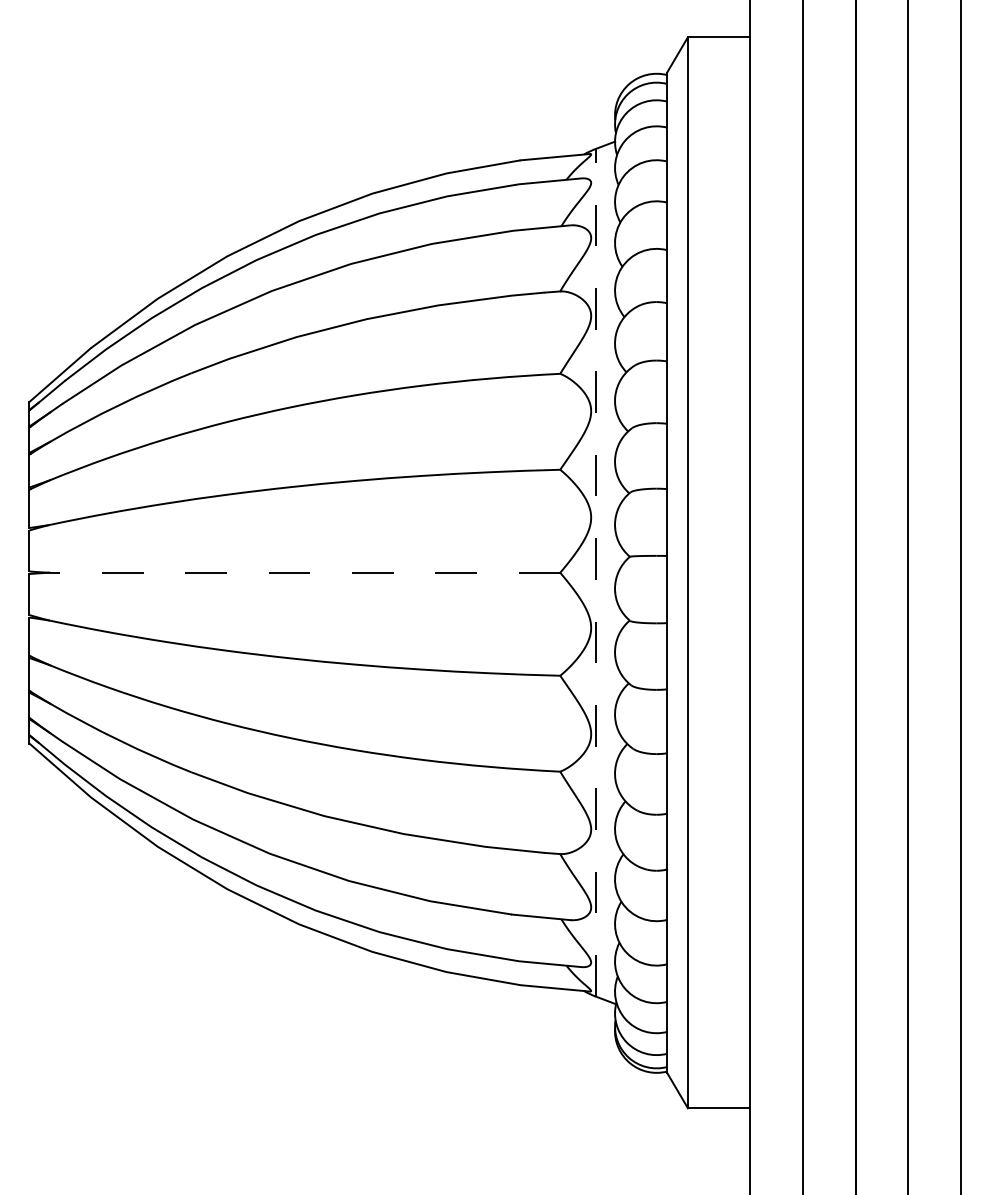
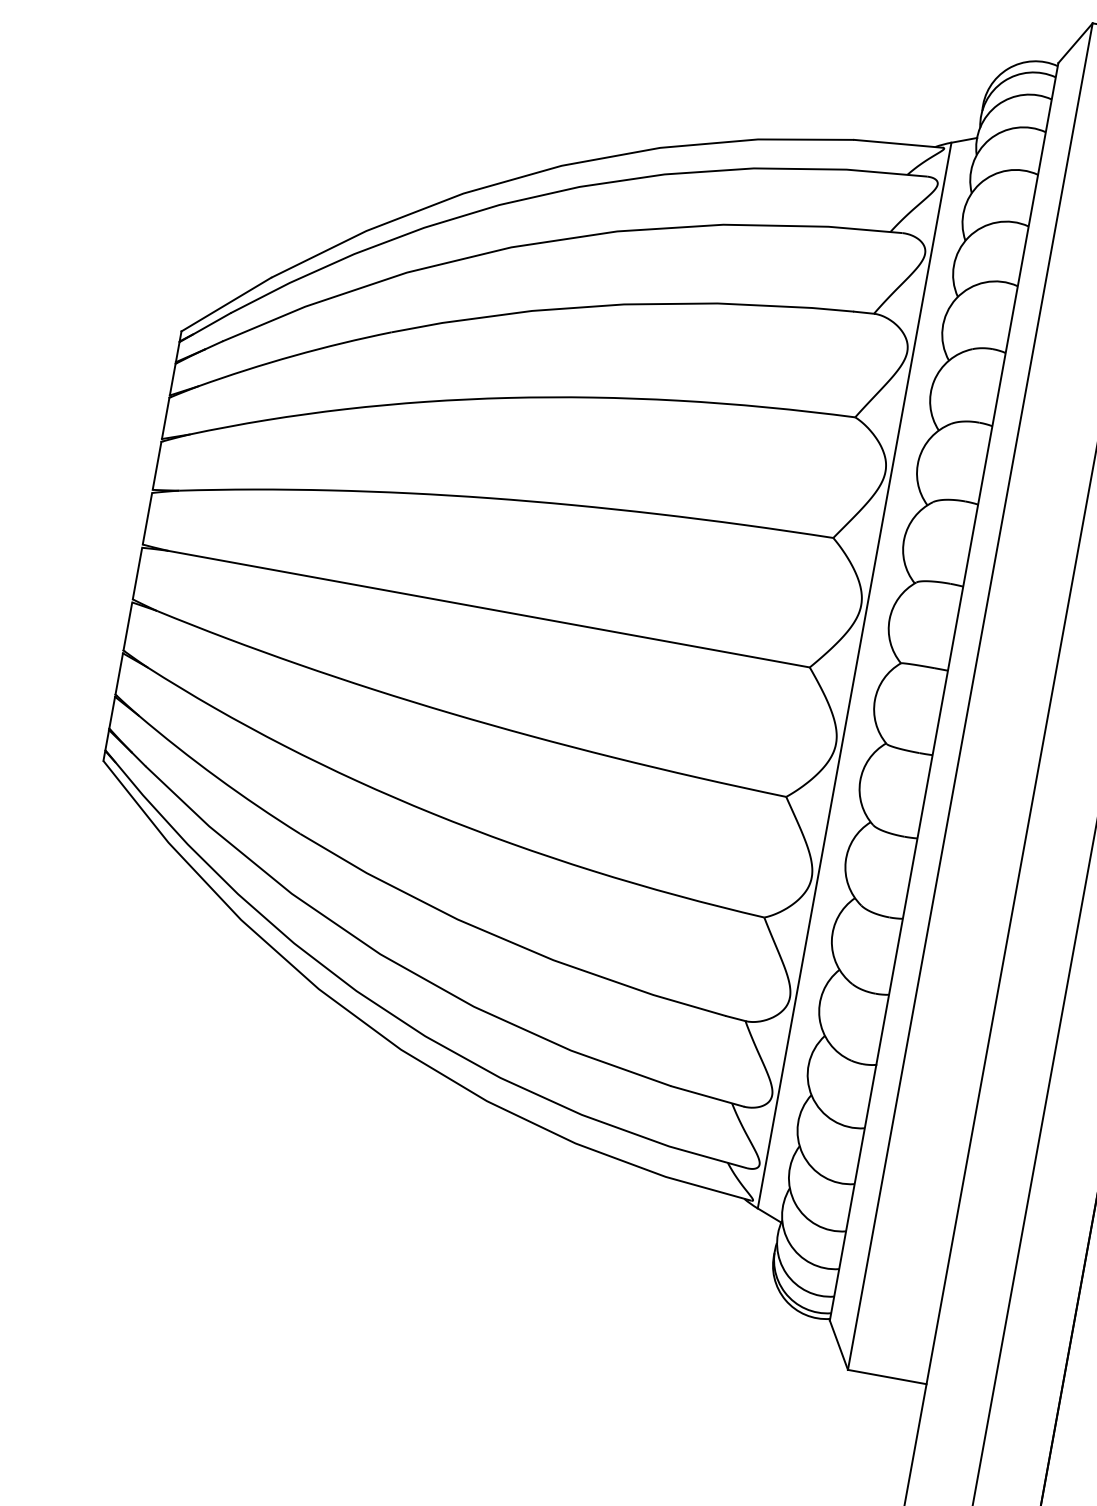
line: (304, 572) -> (488, 608), dashed -> solid
line: (595, 572) -> (854, 675), dashed -> solid

